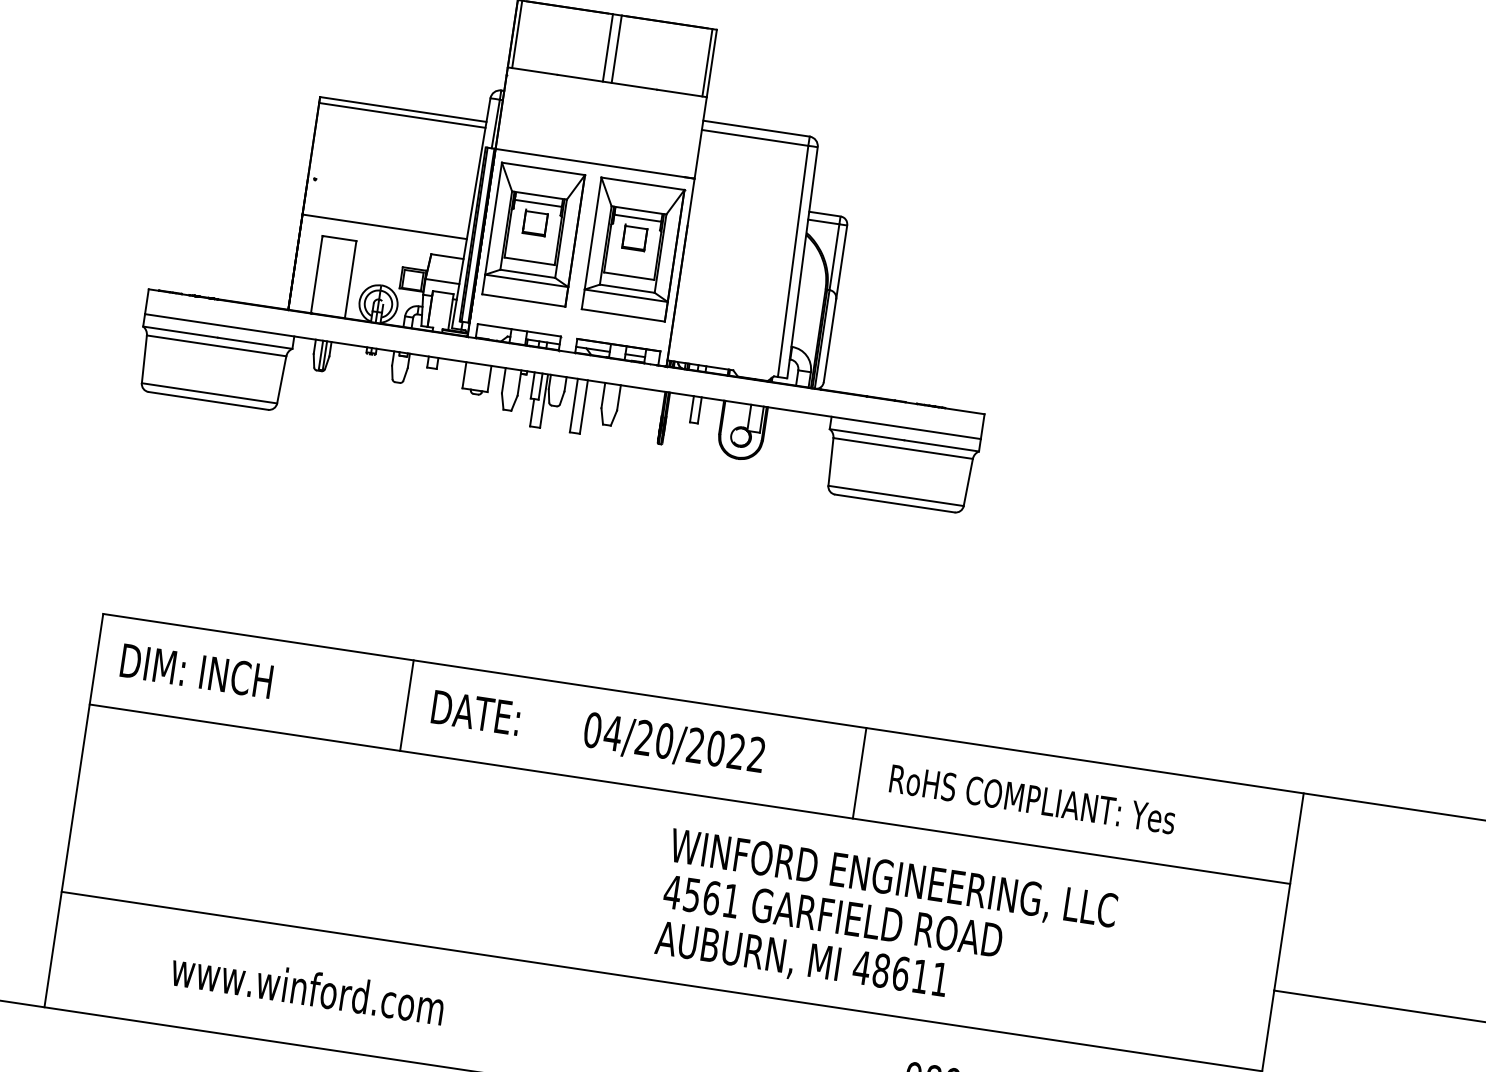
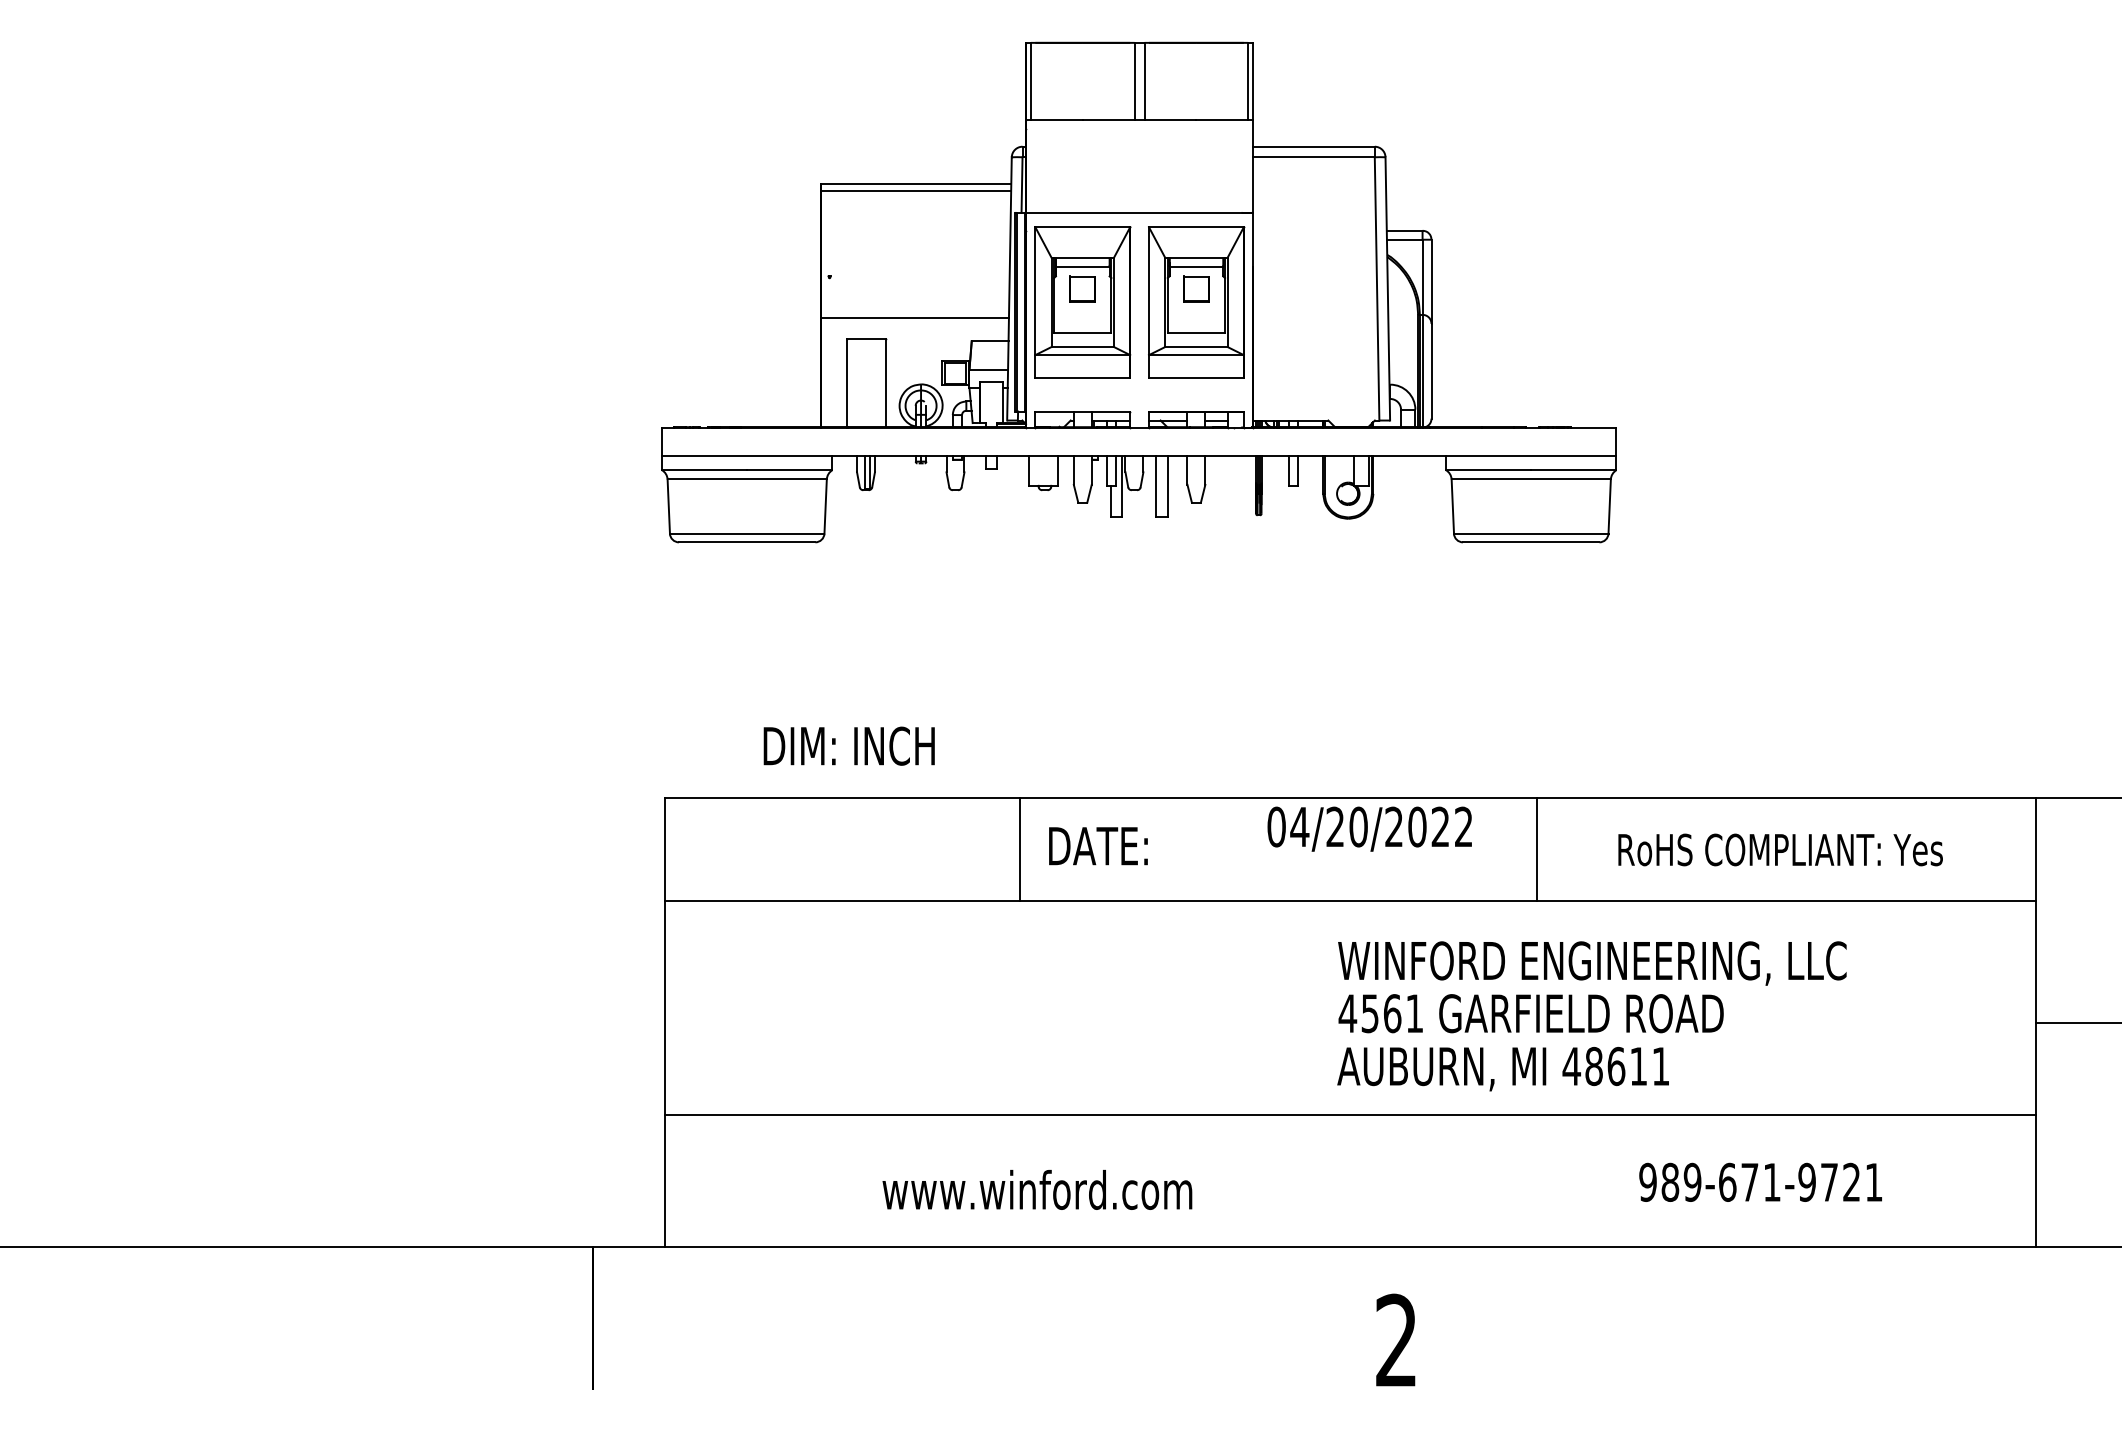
text: (196, 670) -> (848, 745), moved
text: (673, 743) -> (1369, 828), moved
text: (1032, 799) -> (1780, 849), moved
text: (308, 988) -> (1037, 1189), moved

